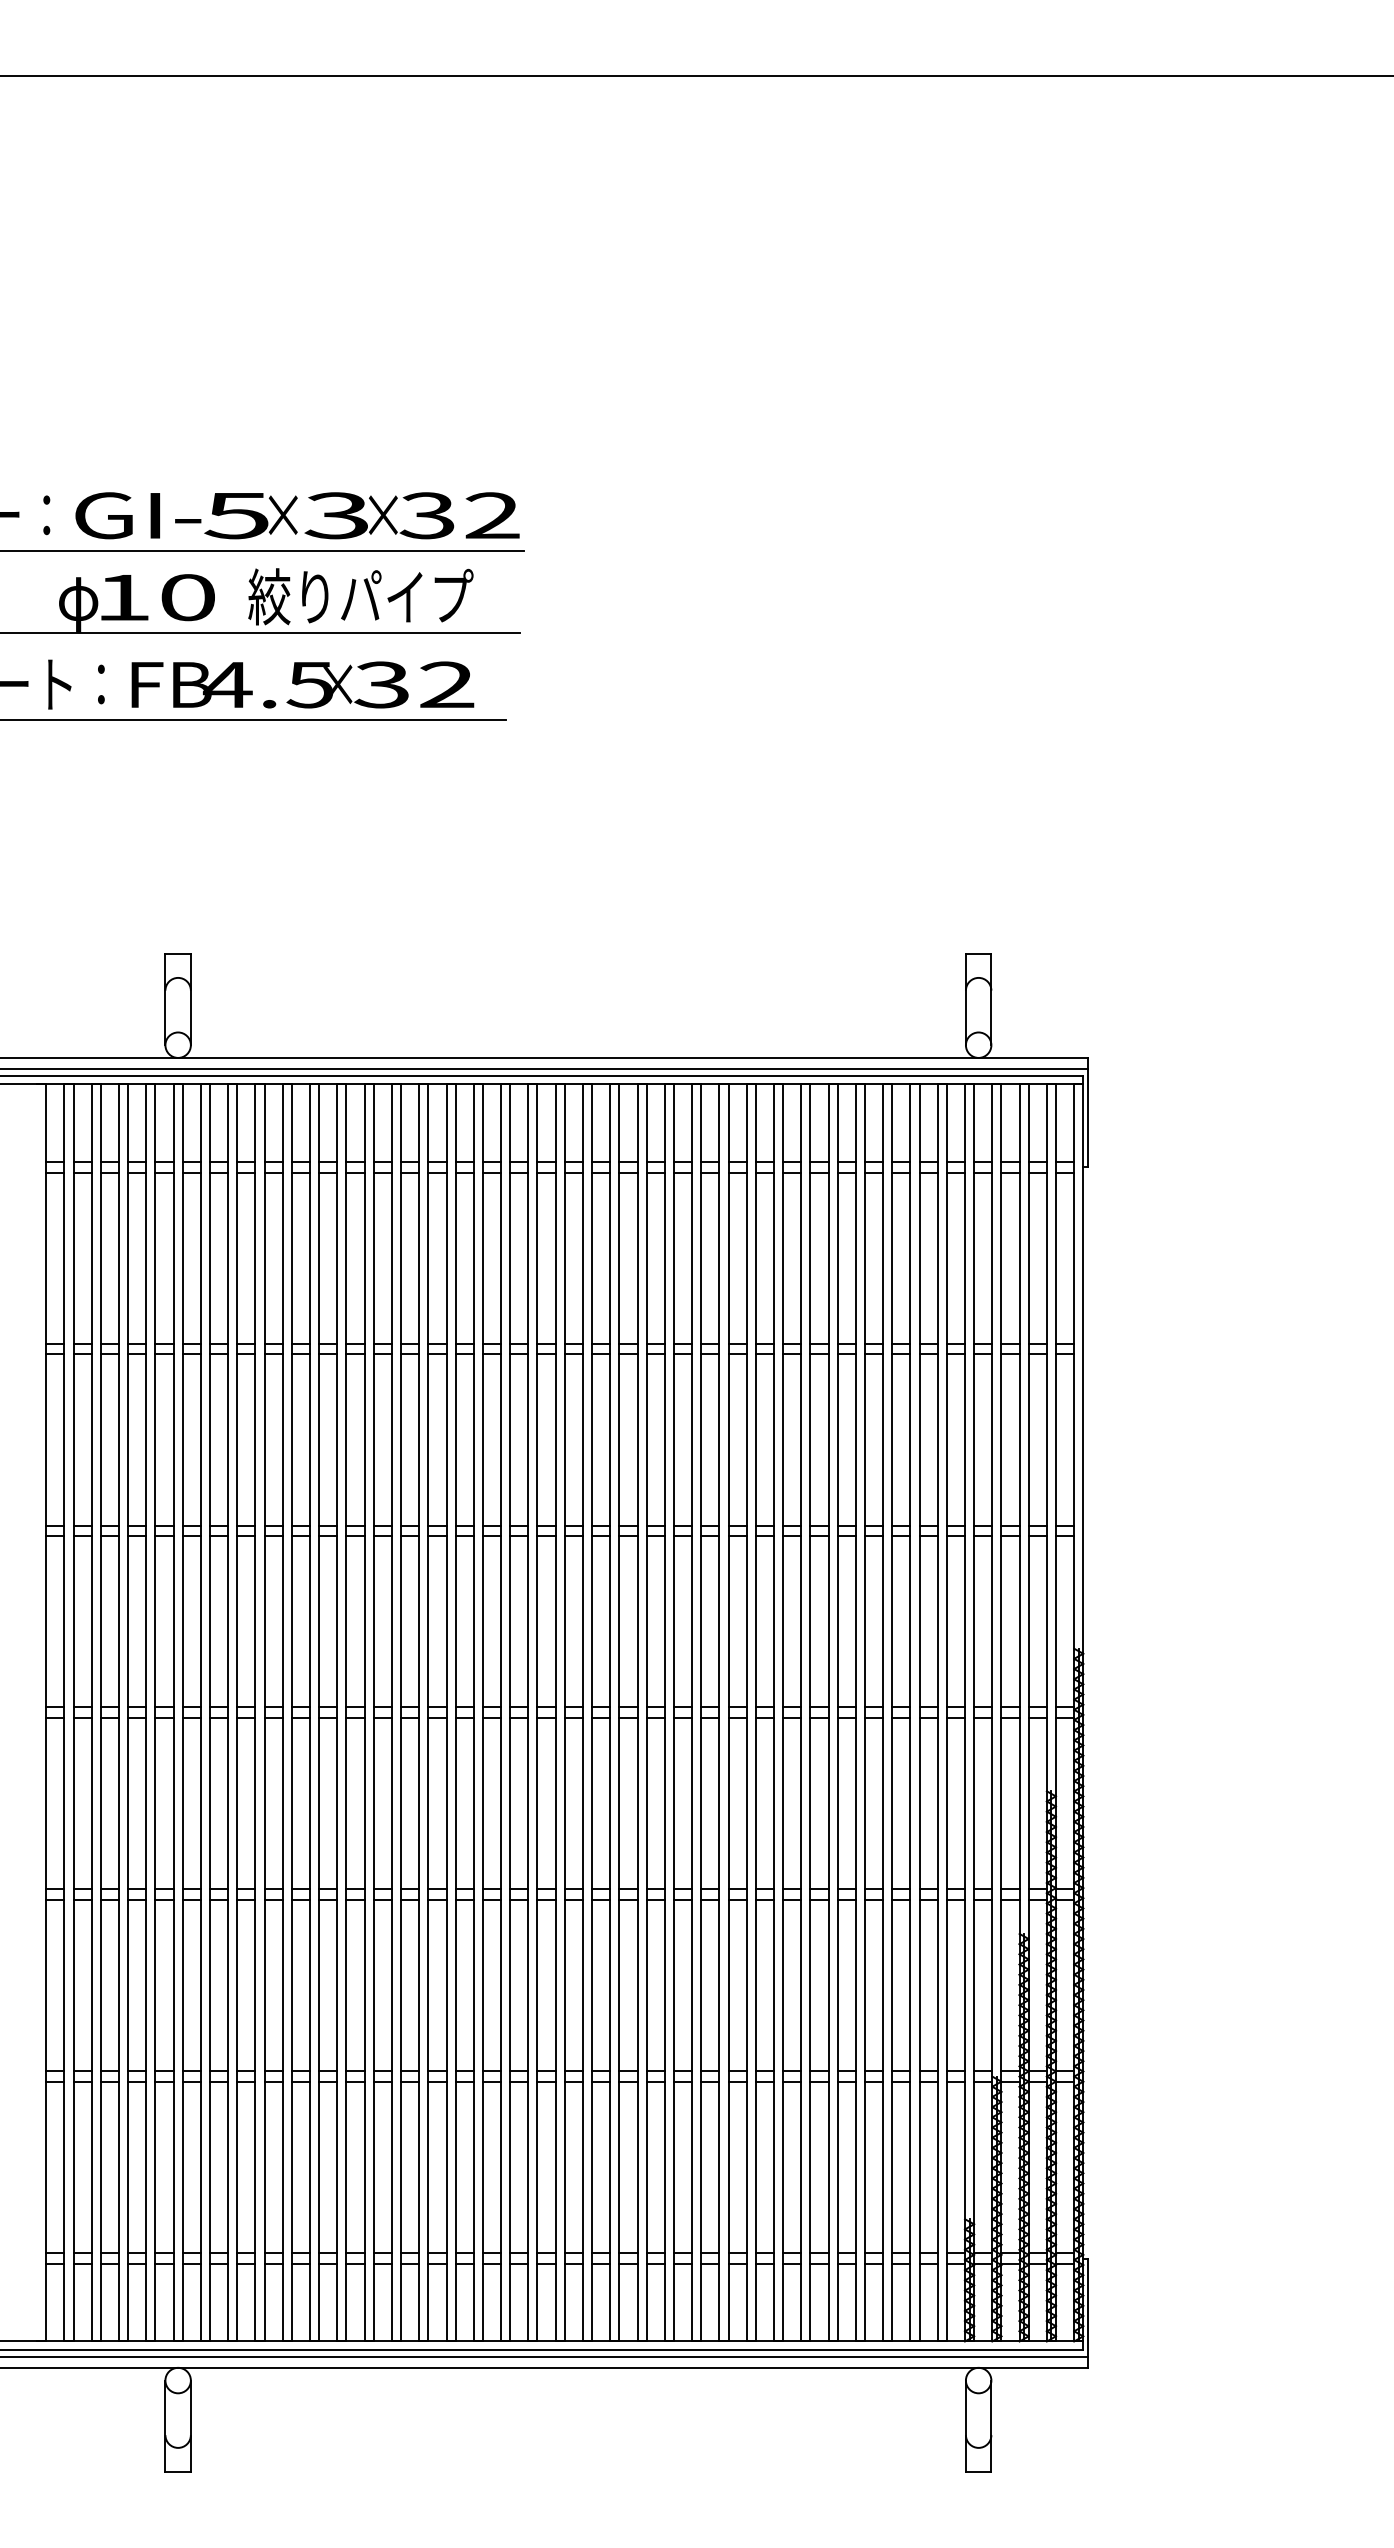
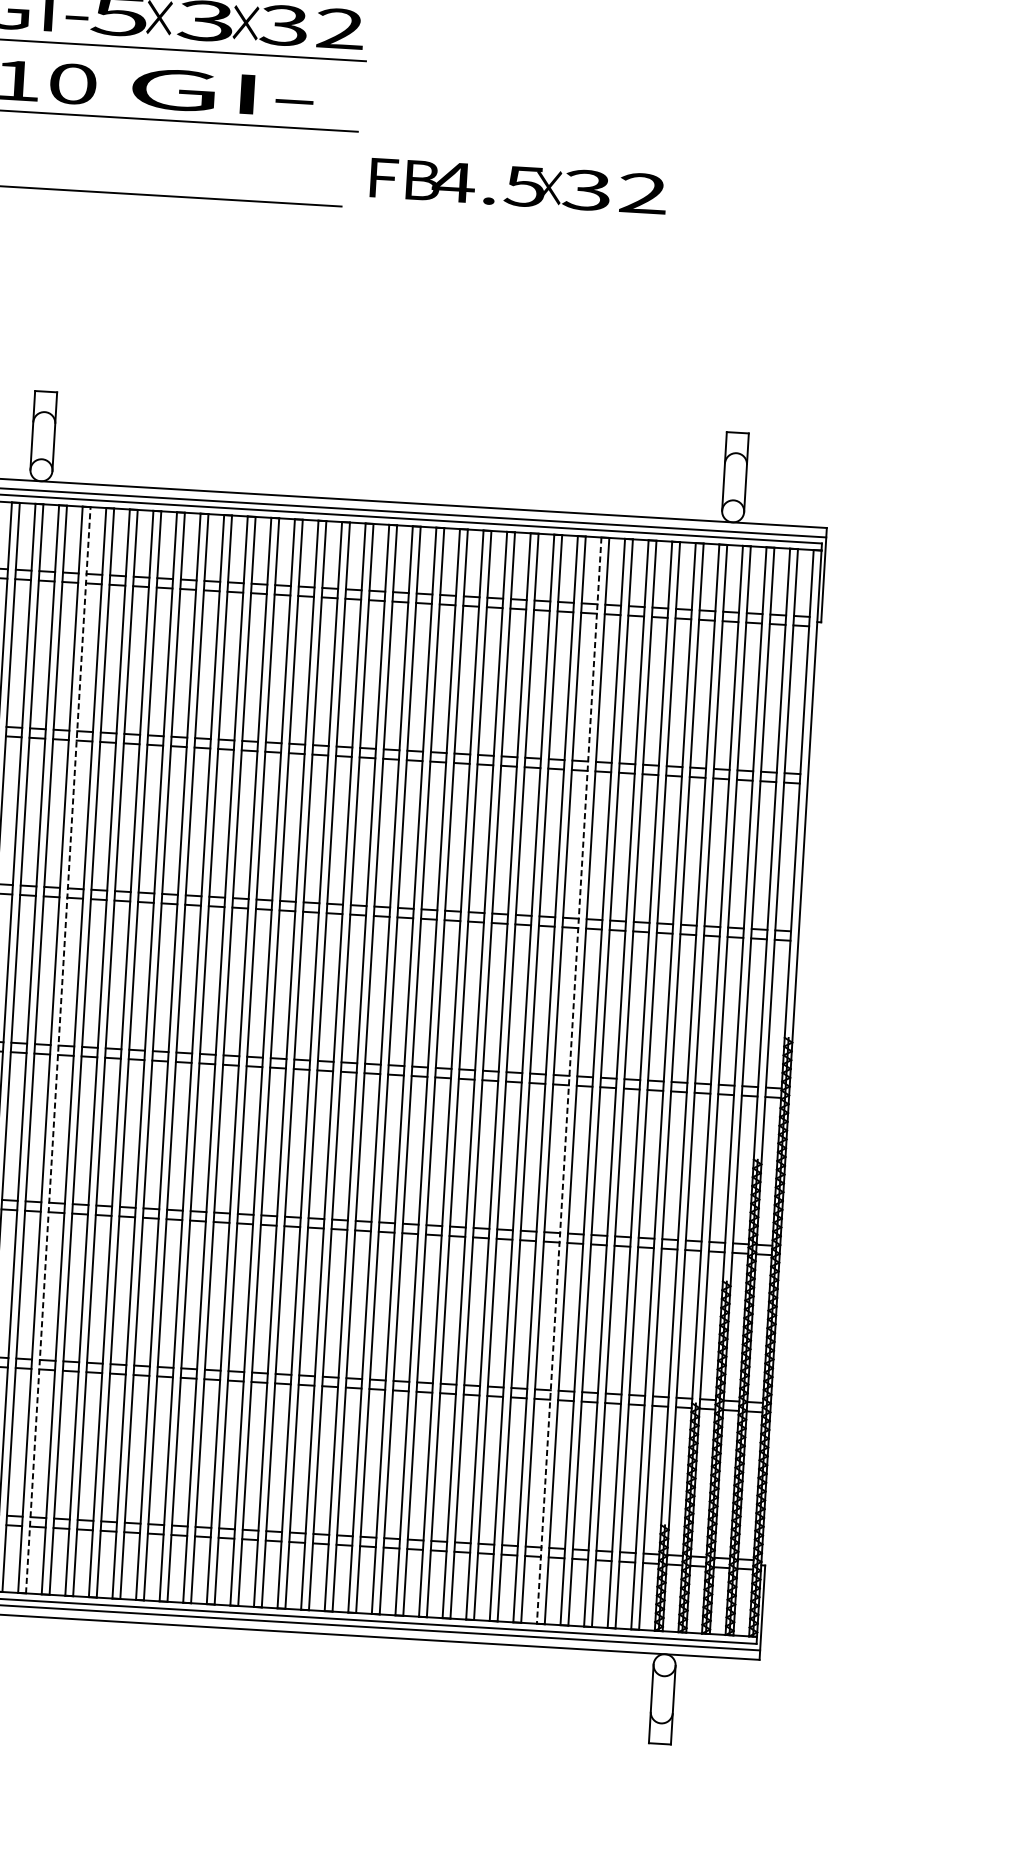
text: (360, 596) -> (222, 91), 絞りパイプ -> GI-
text: (302, 684) -> (518, 185), moved
line: (237, 1712) -> (58, 1049), solid -> dashed
line: (828, 1712) -> (569, 1080), solid -> dashed

